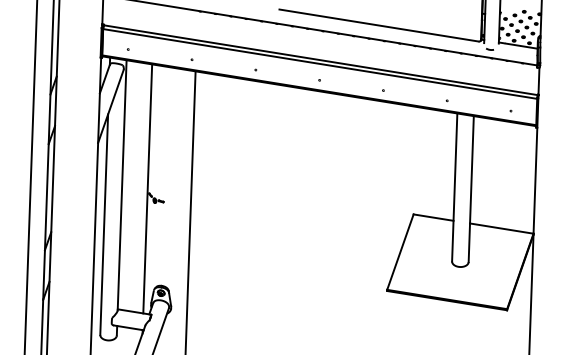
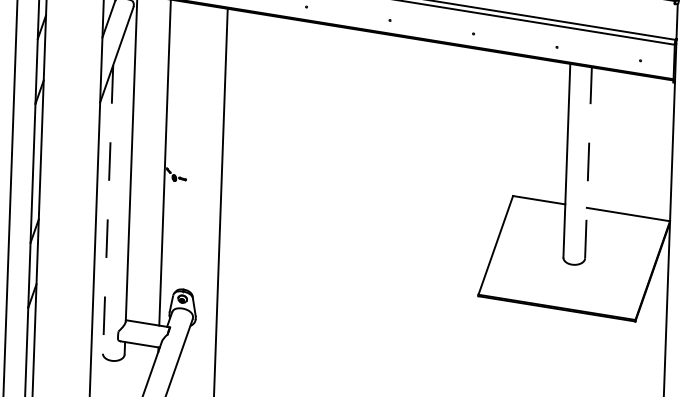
line: (471, 188) -> (588, 162), solid -> dashed
line: (104, 225) -> (108, 210), solid -> dashed

